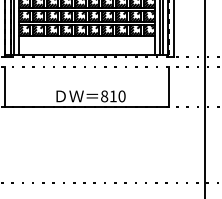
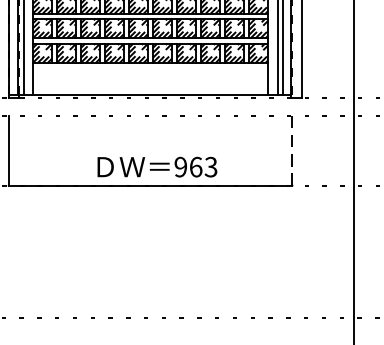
line: (168, 86) -> (291, 149), solid -> dashed
text: (113, 96) -> (196, 167), 810 -> 963

